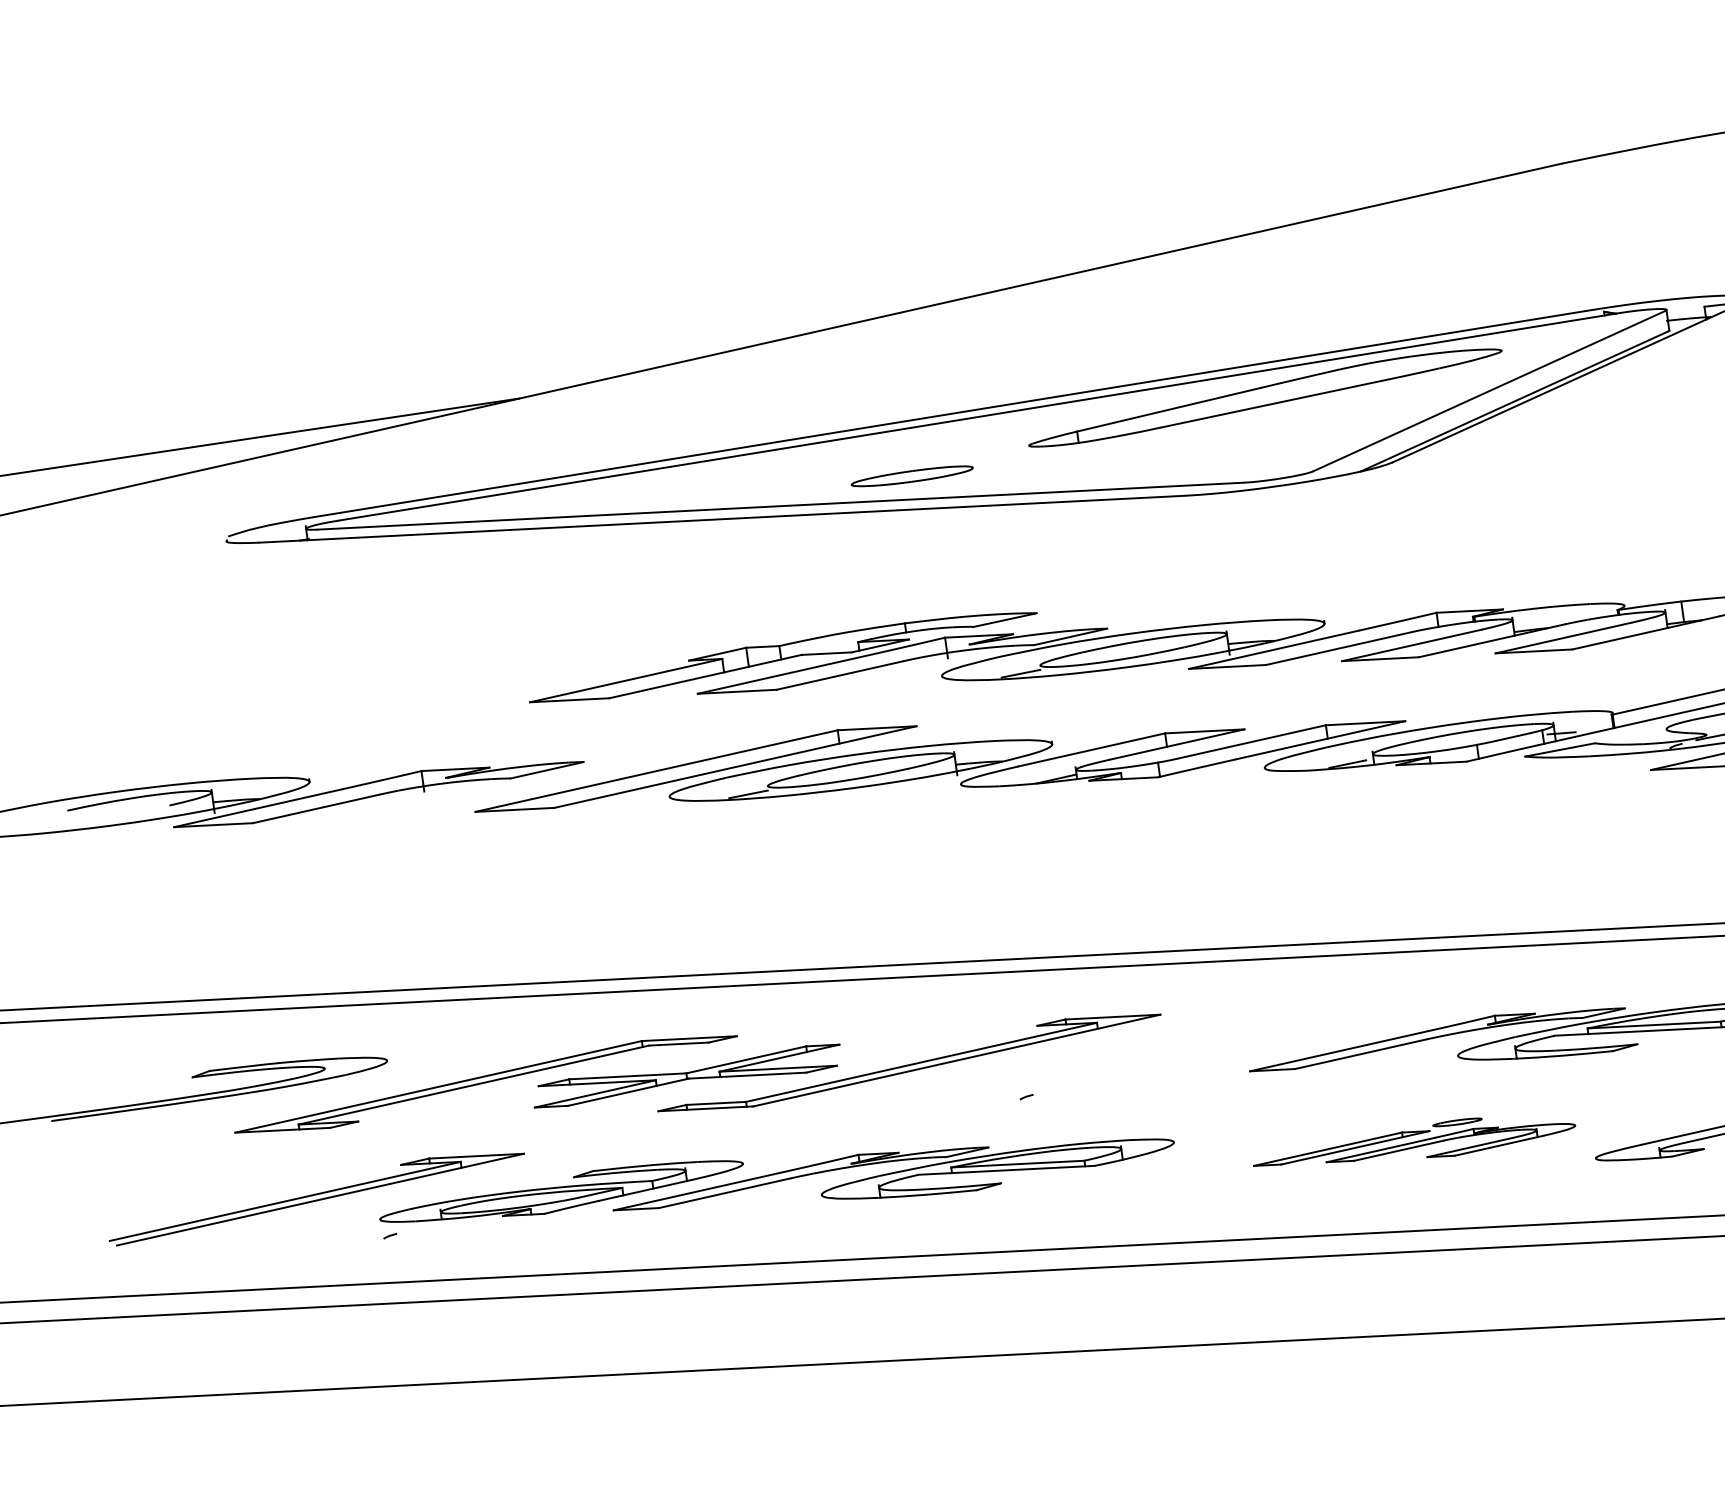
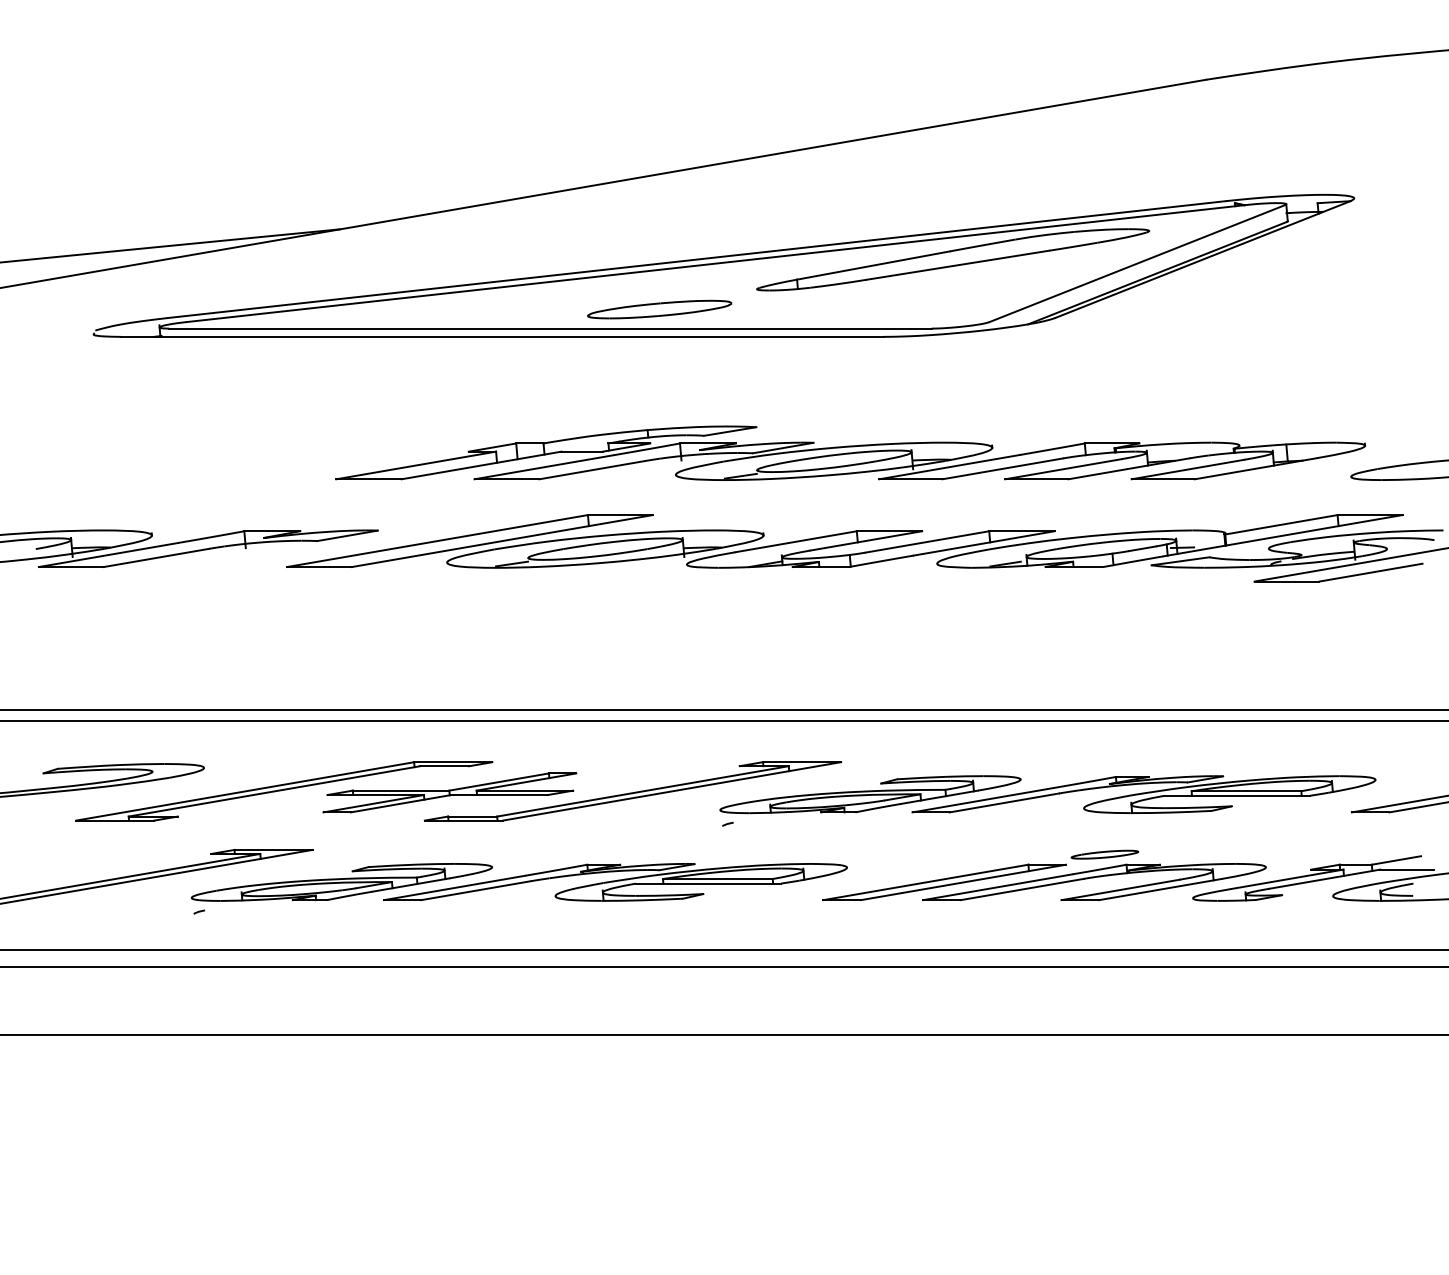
part: (911, 476) -> (659, 309), size x1.43
part: (1197, 1052) -> (870, 794), added
part: (1414, 1139) -> (1044, 875), size x1.67

